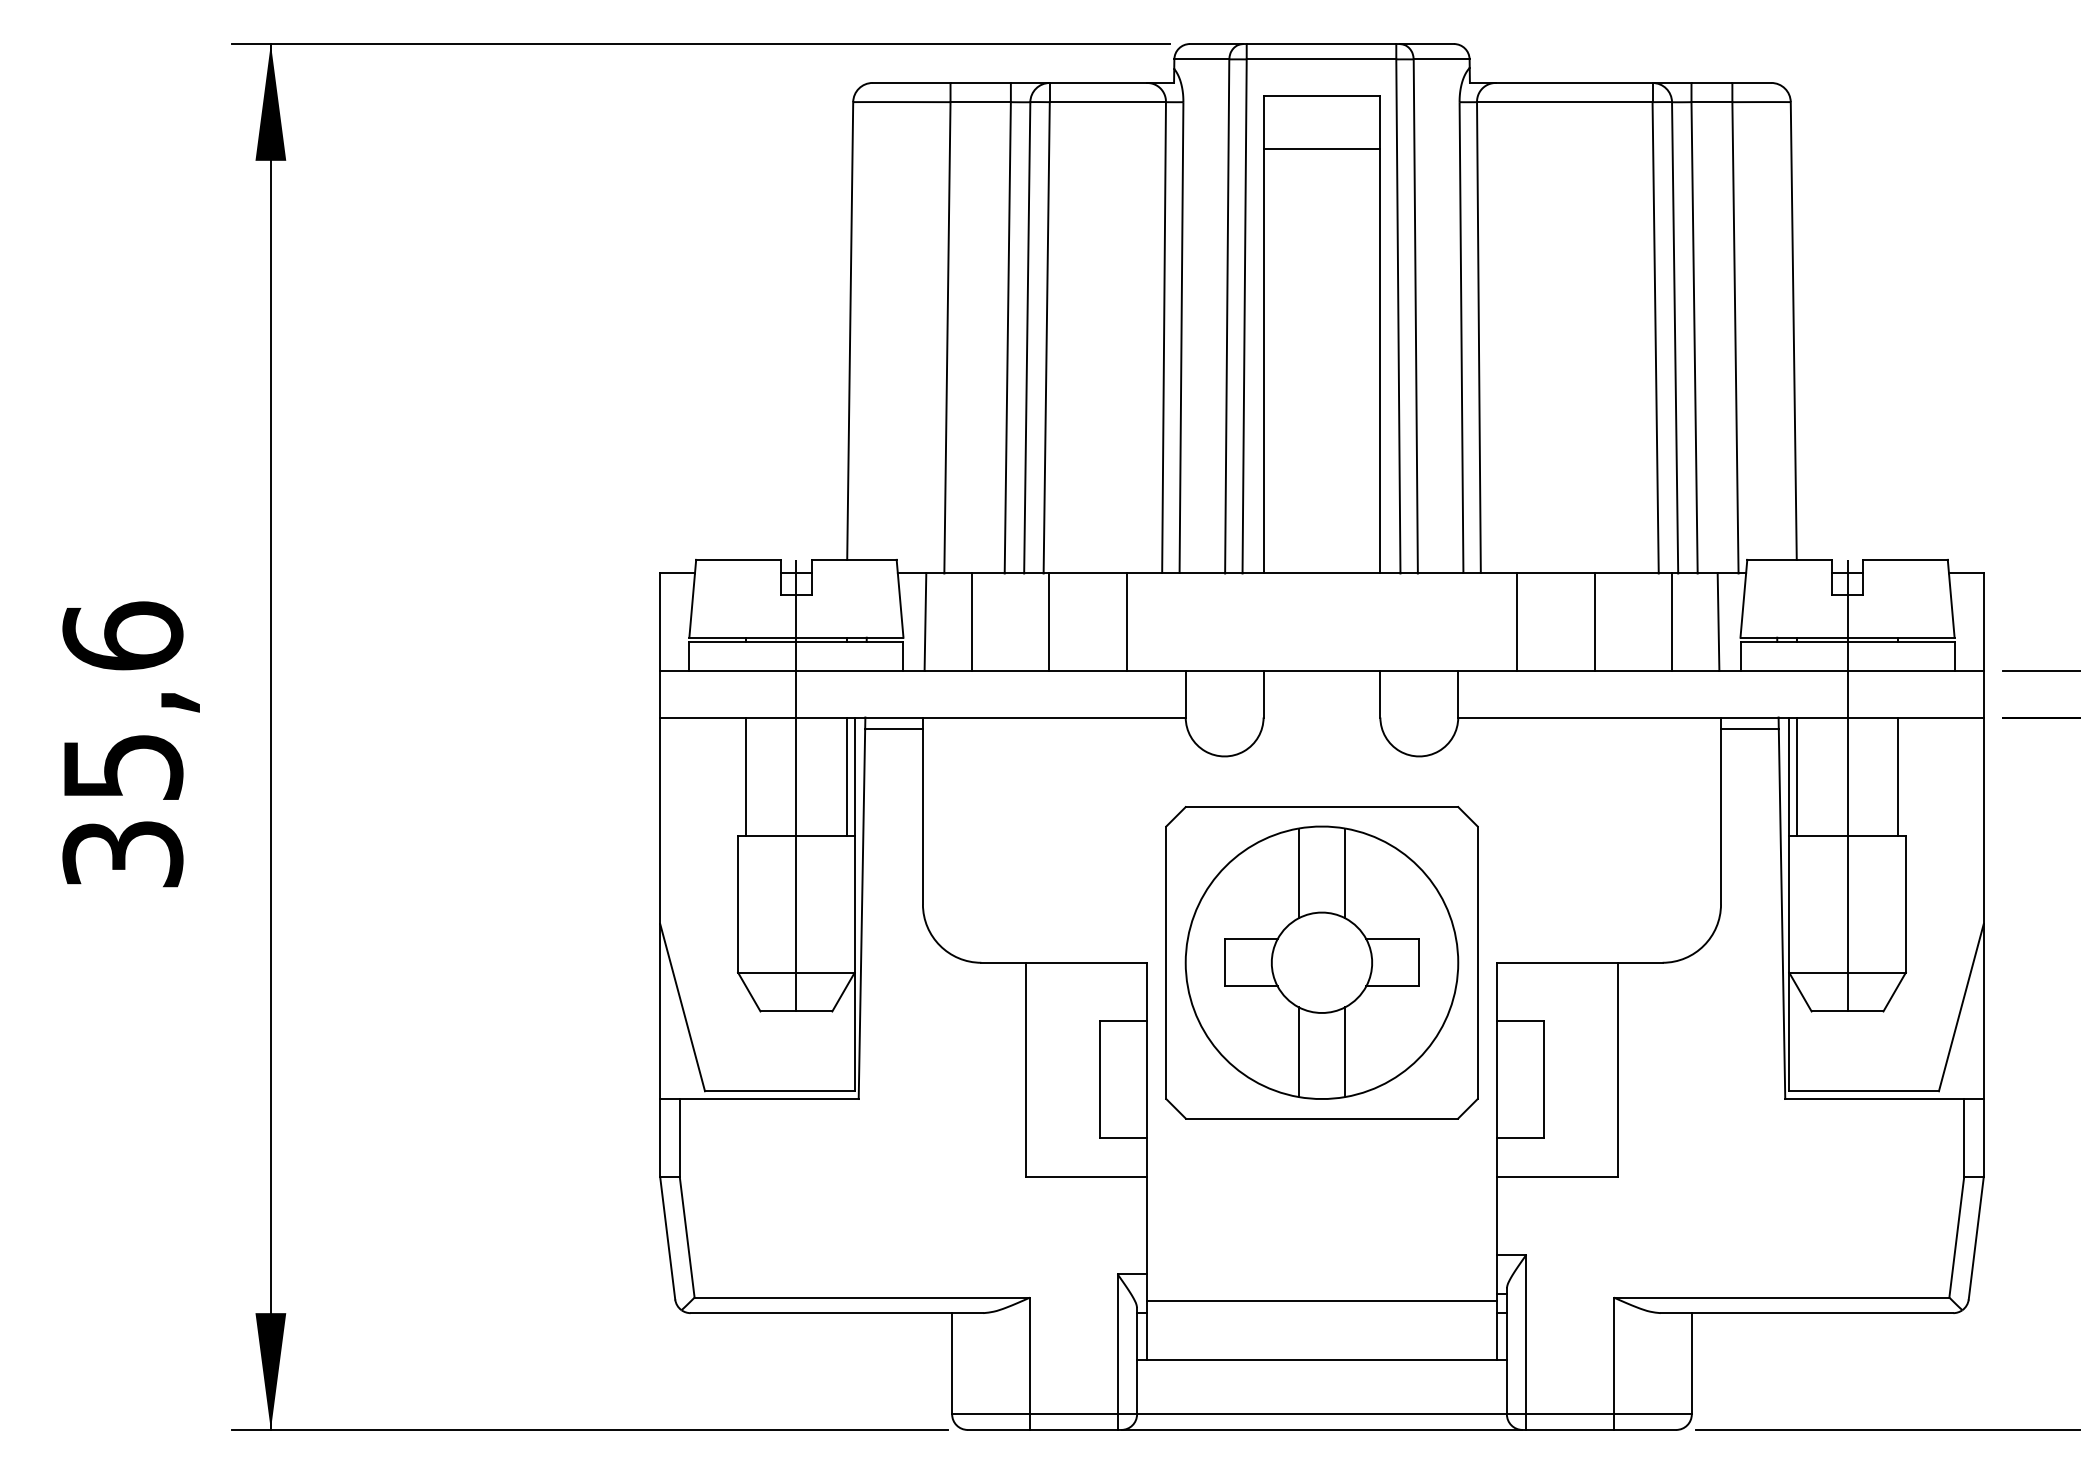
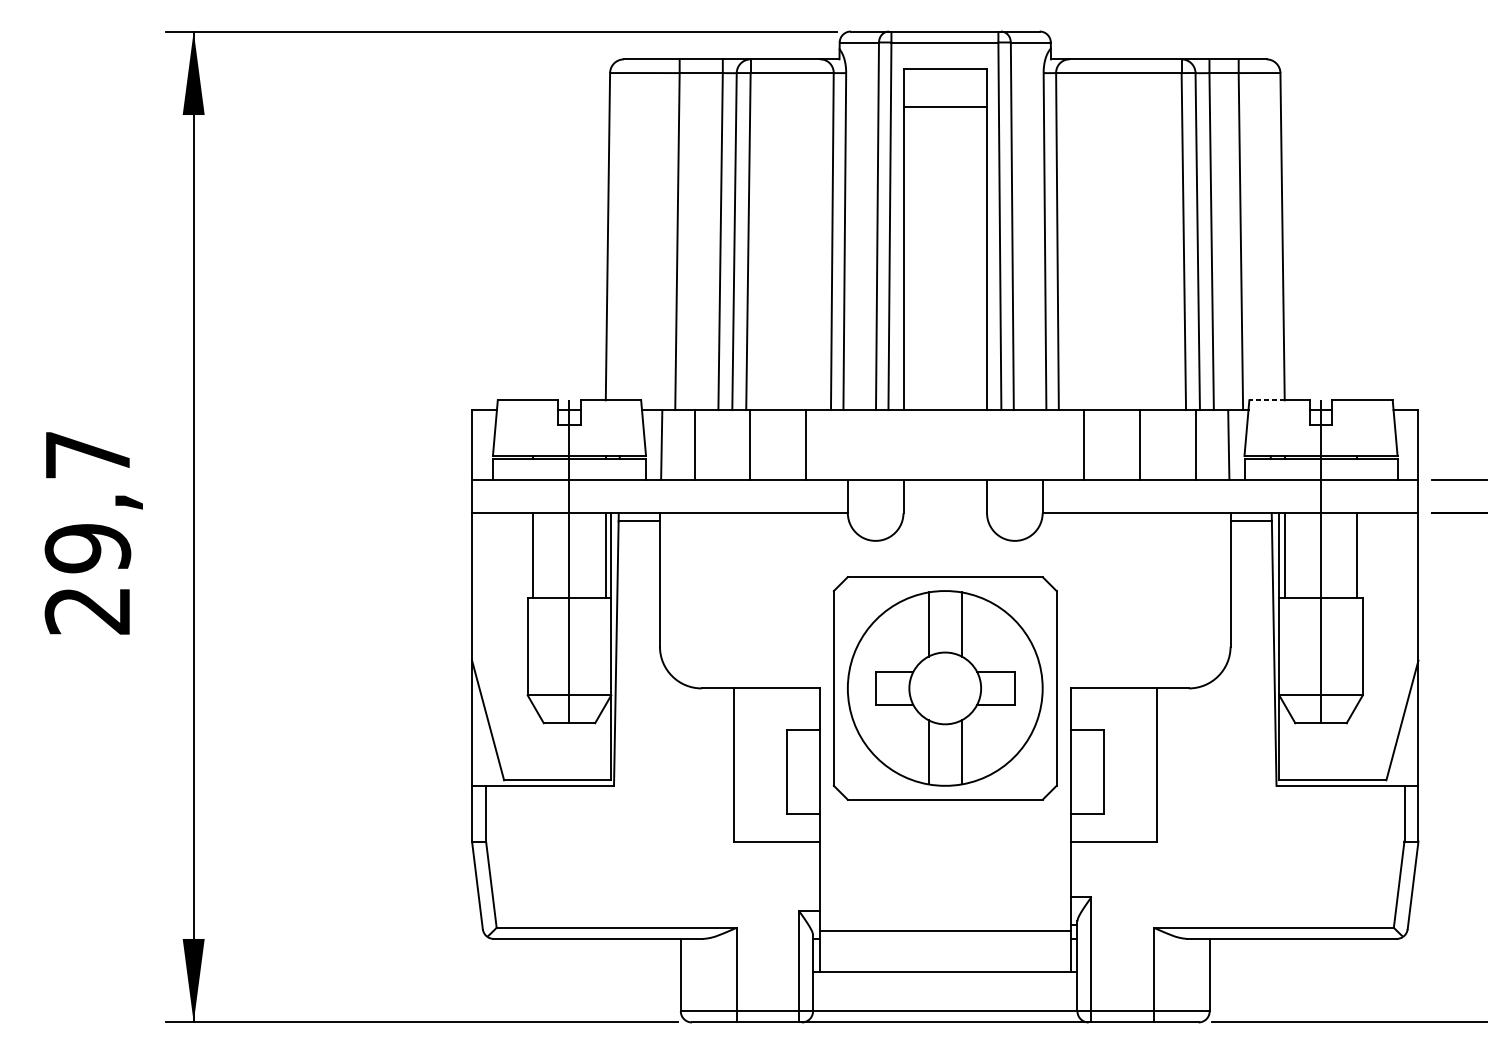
line: (1772, 559) -> (1267, 400), solid -> dashed
text: (122, 744) -> (87, 532), 35,6 -> 29,7

